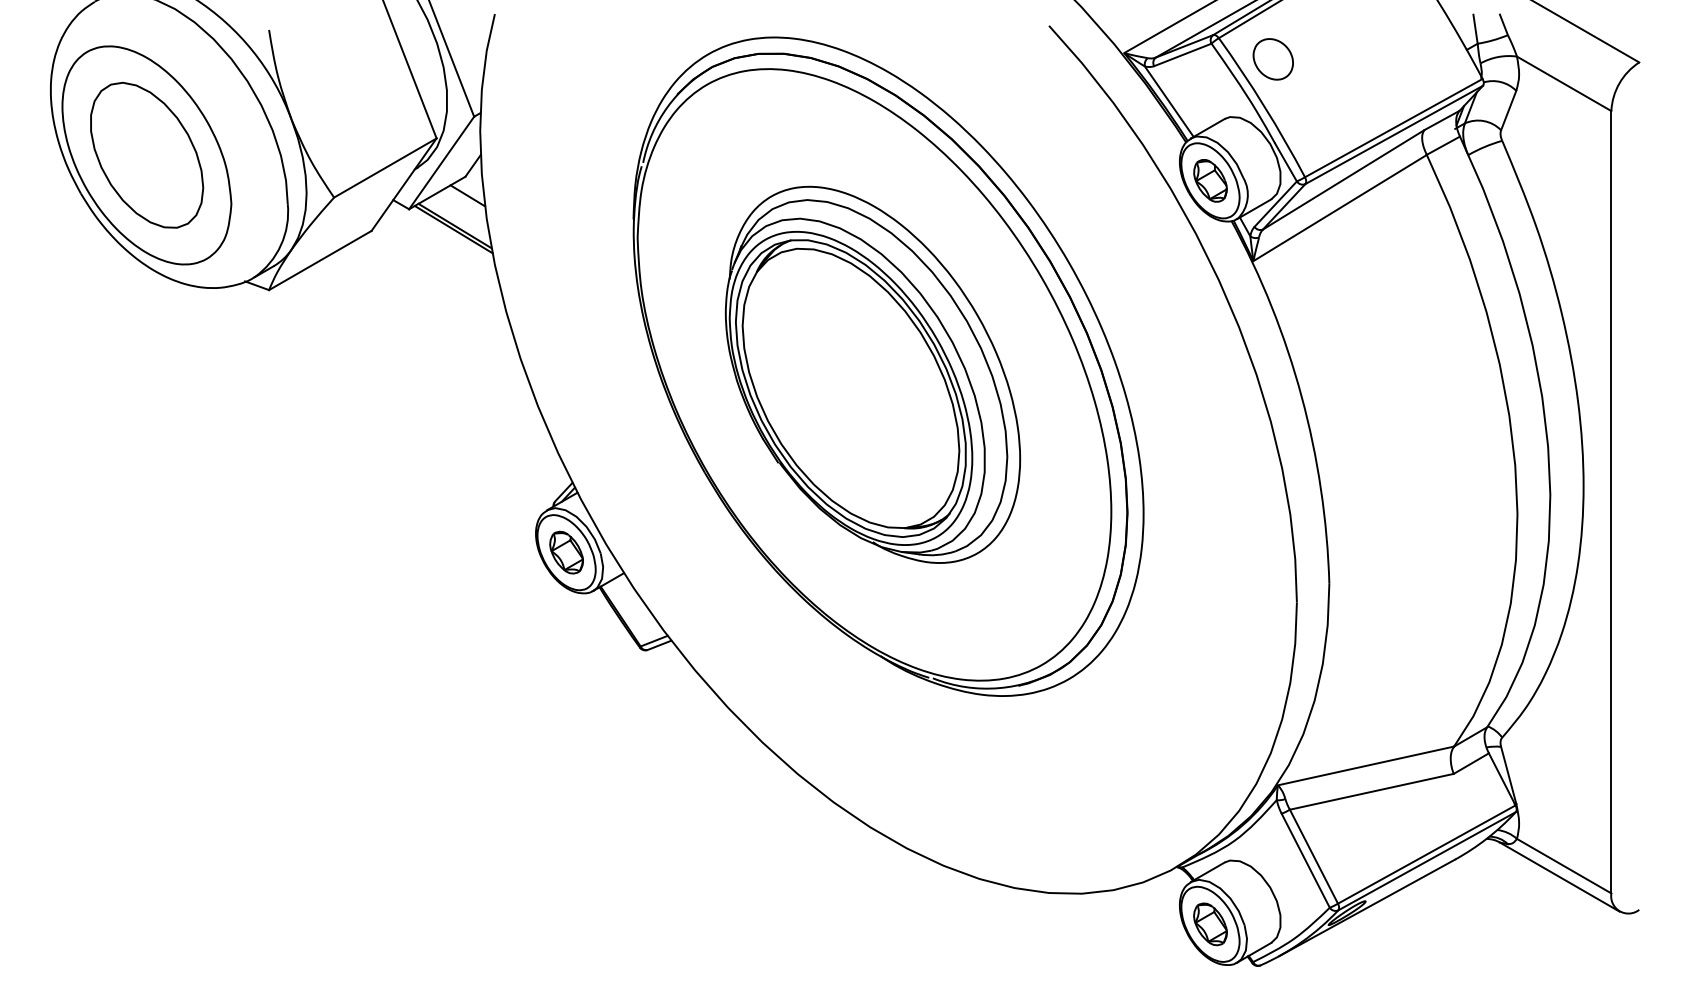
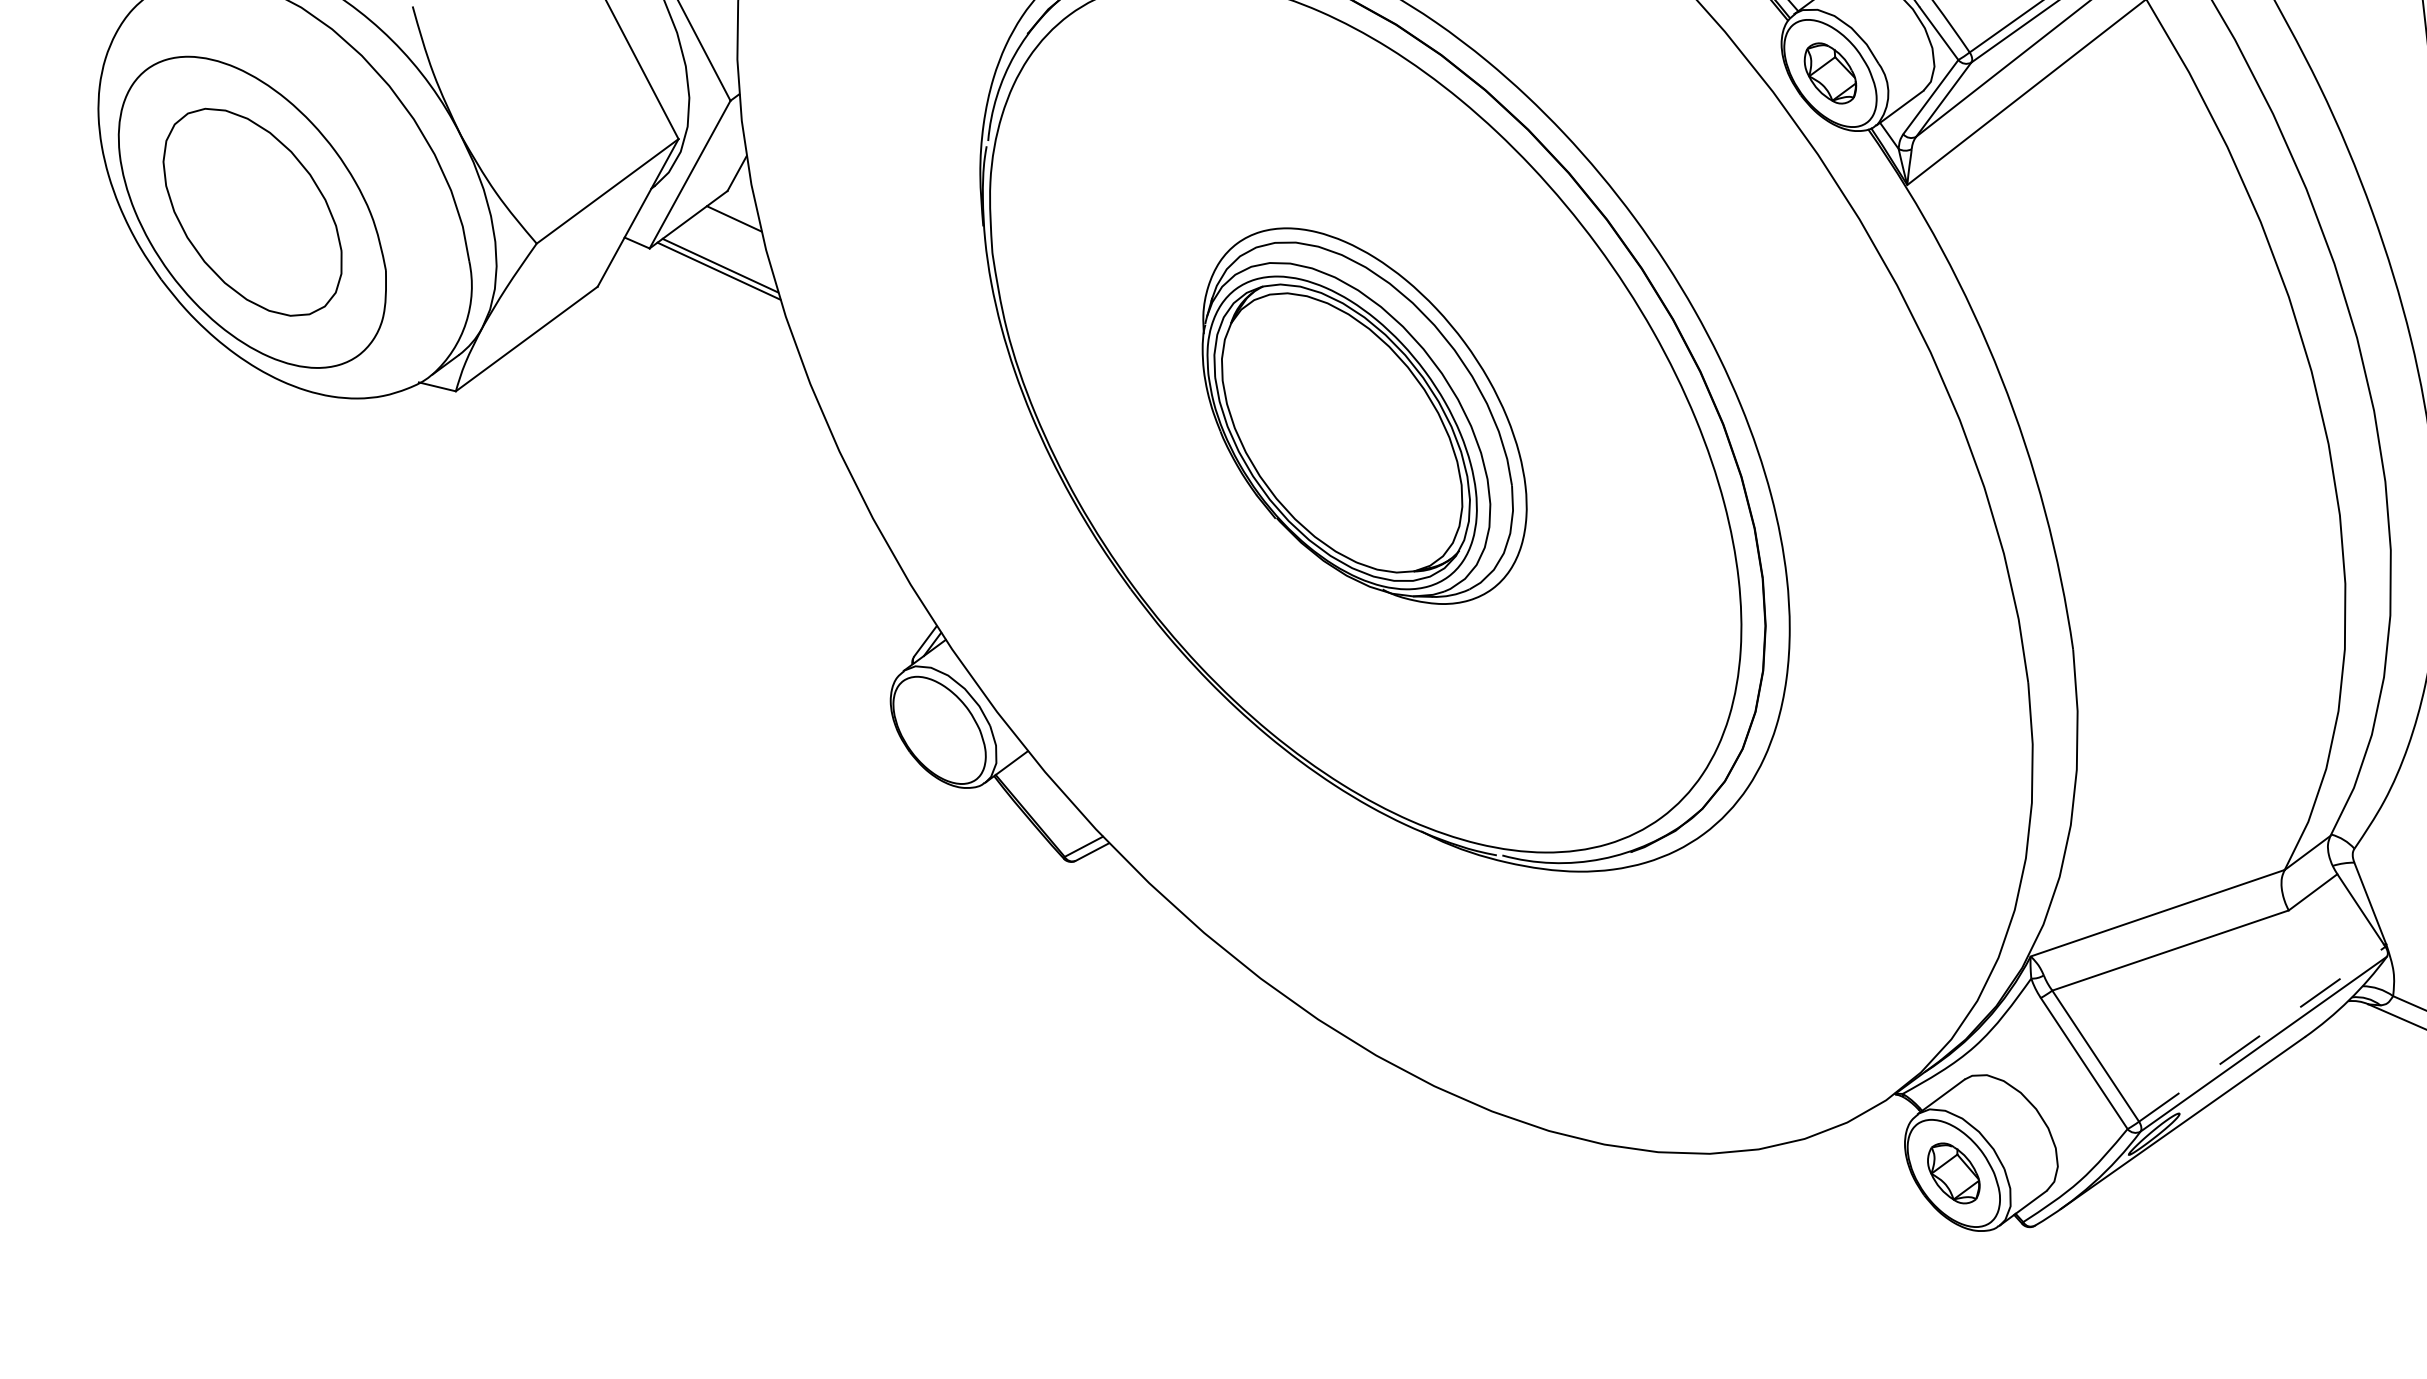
part: (872, 374) -> (1362, 416), size x0.7
part: (566, 552) -> (939, 730), removed
line: (1427, 854) -> (2263, 1034), solid -> dashed

